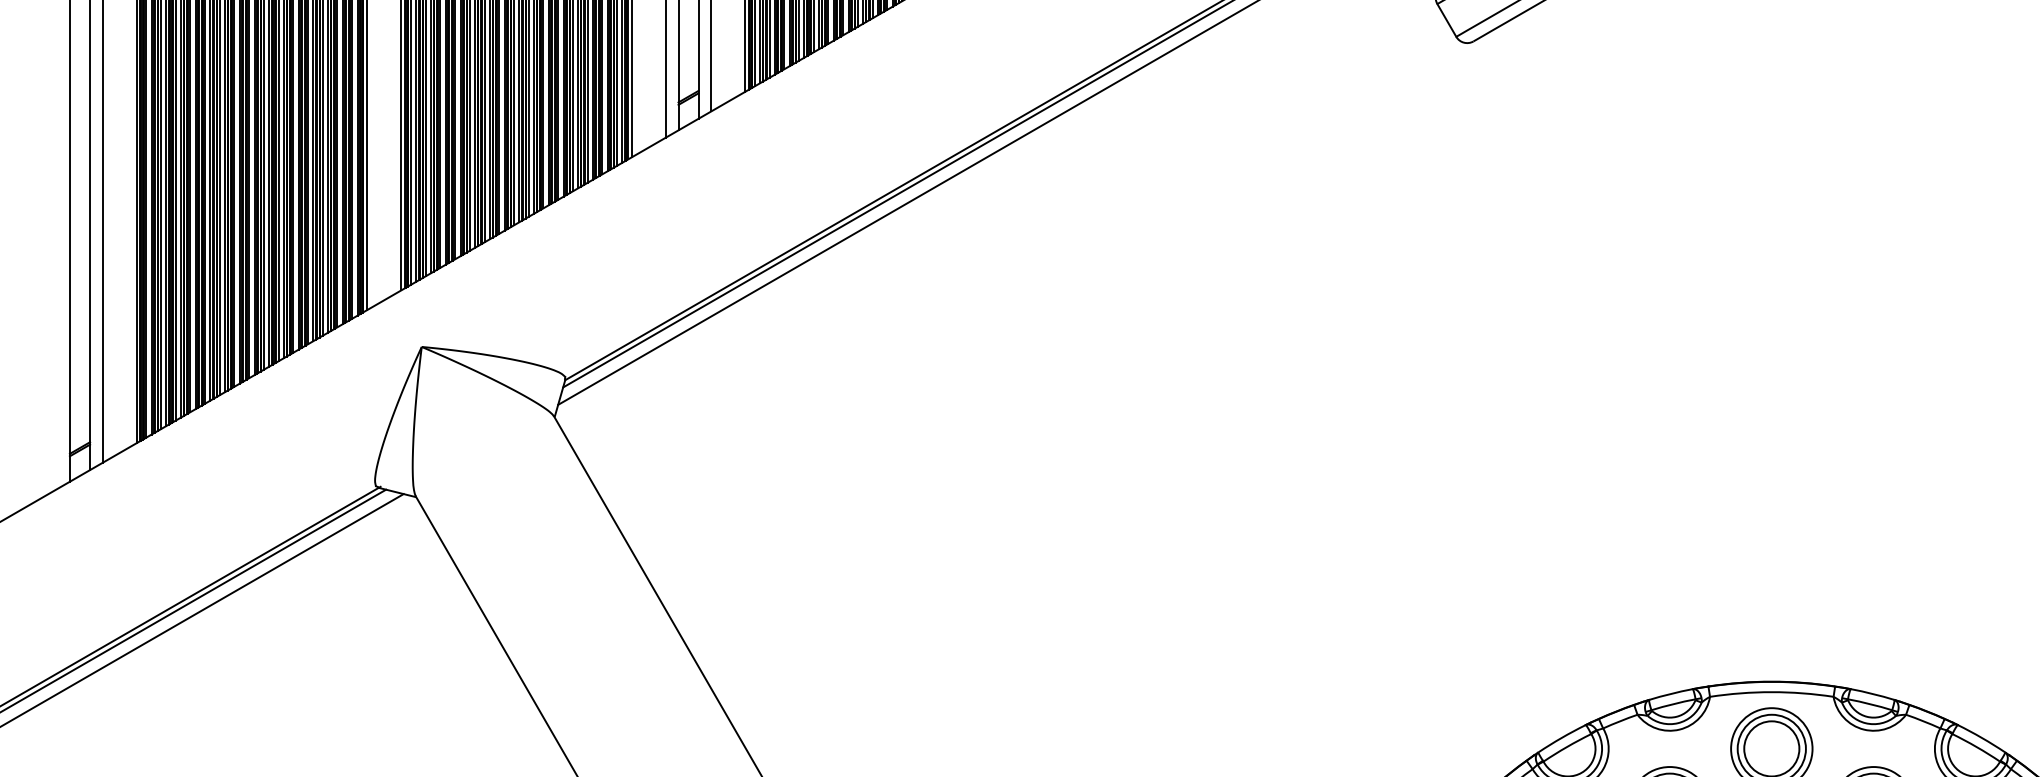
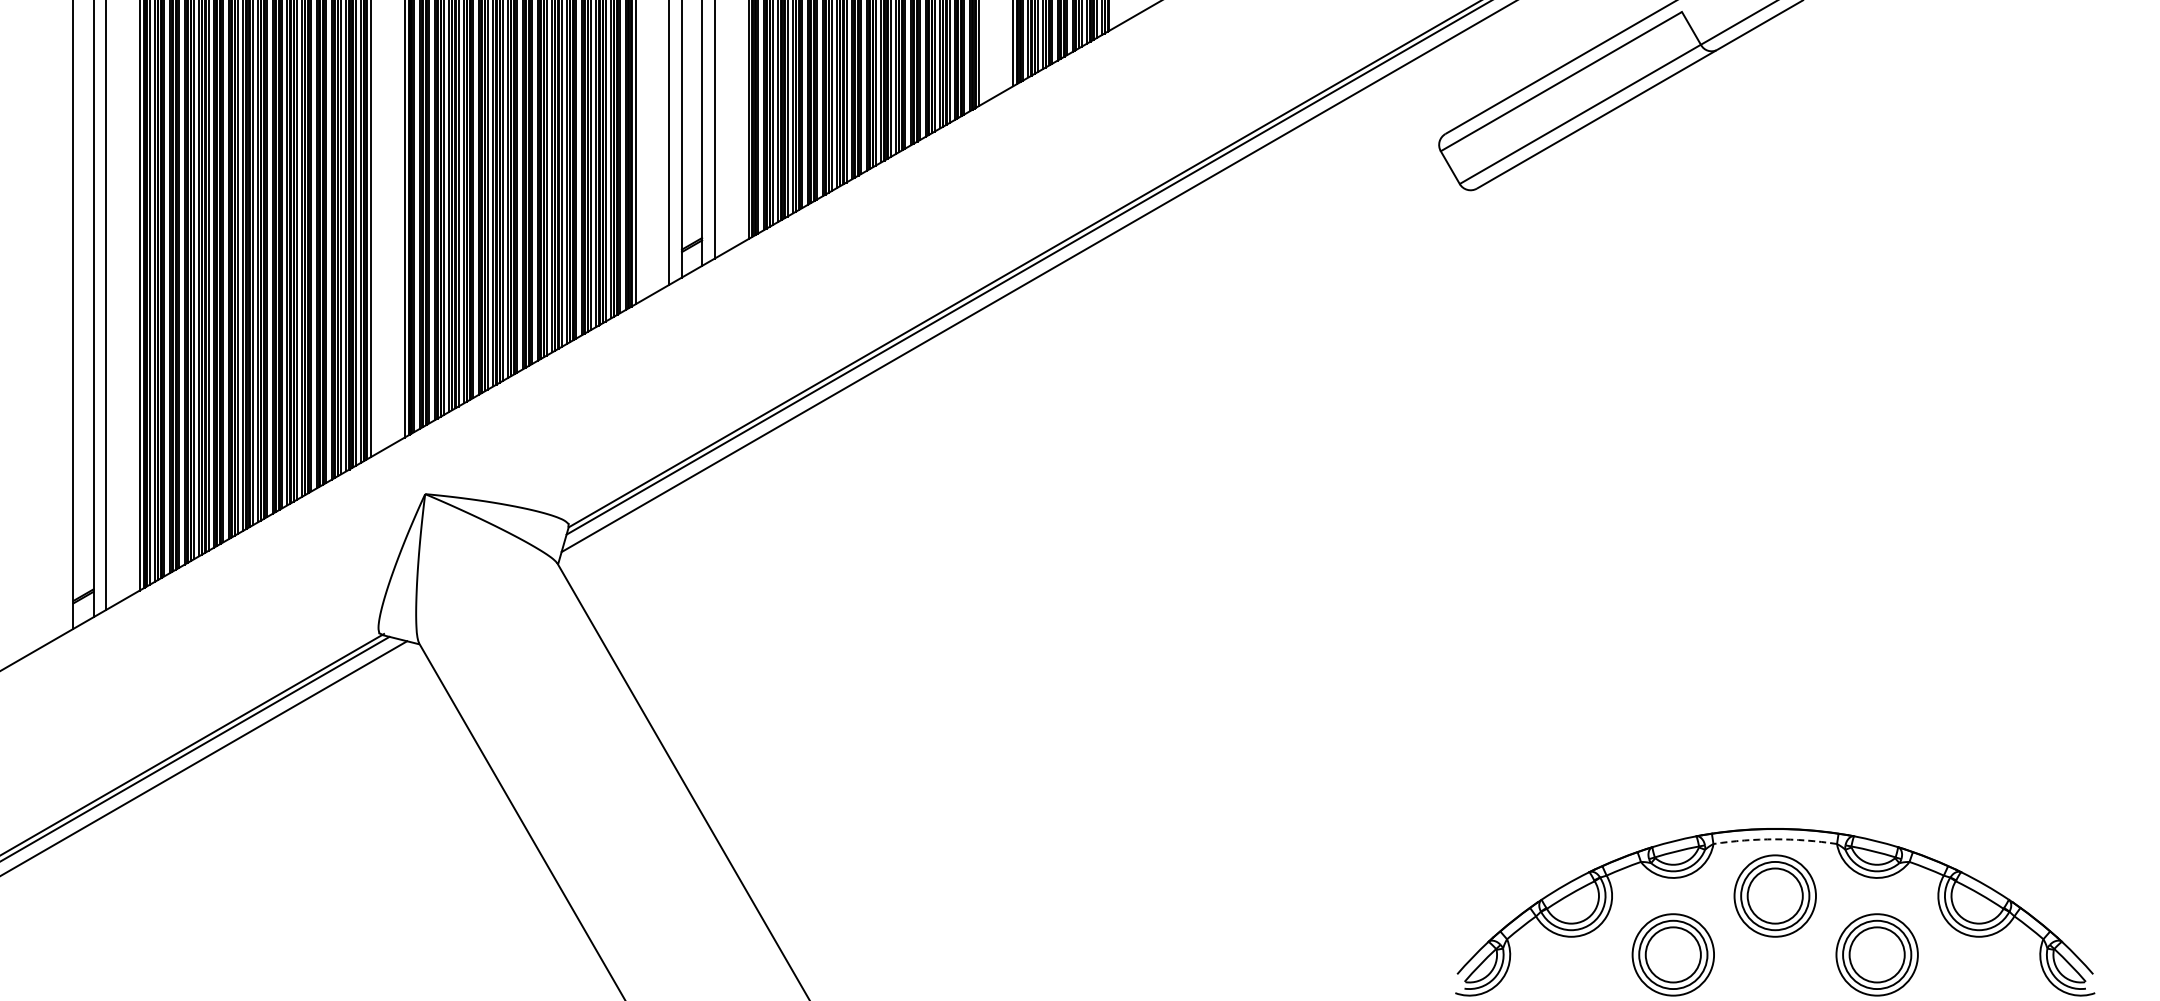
arc: (1772, 692) -> (1775, 839), solid -> dashed

